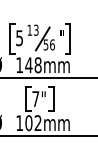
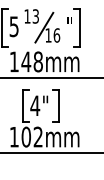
text: (45, 44) -> (47, 34), 56 -> 16
text: (35, 98) -> (34, 105), 7" -> 4"

